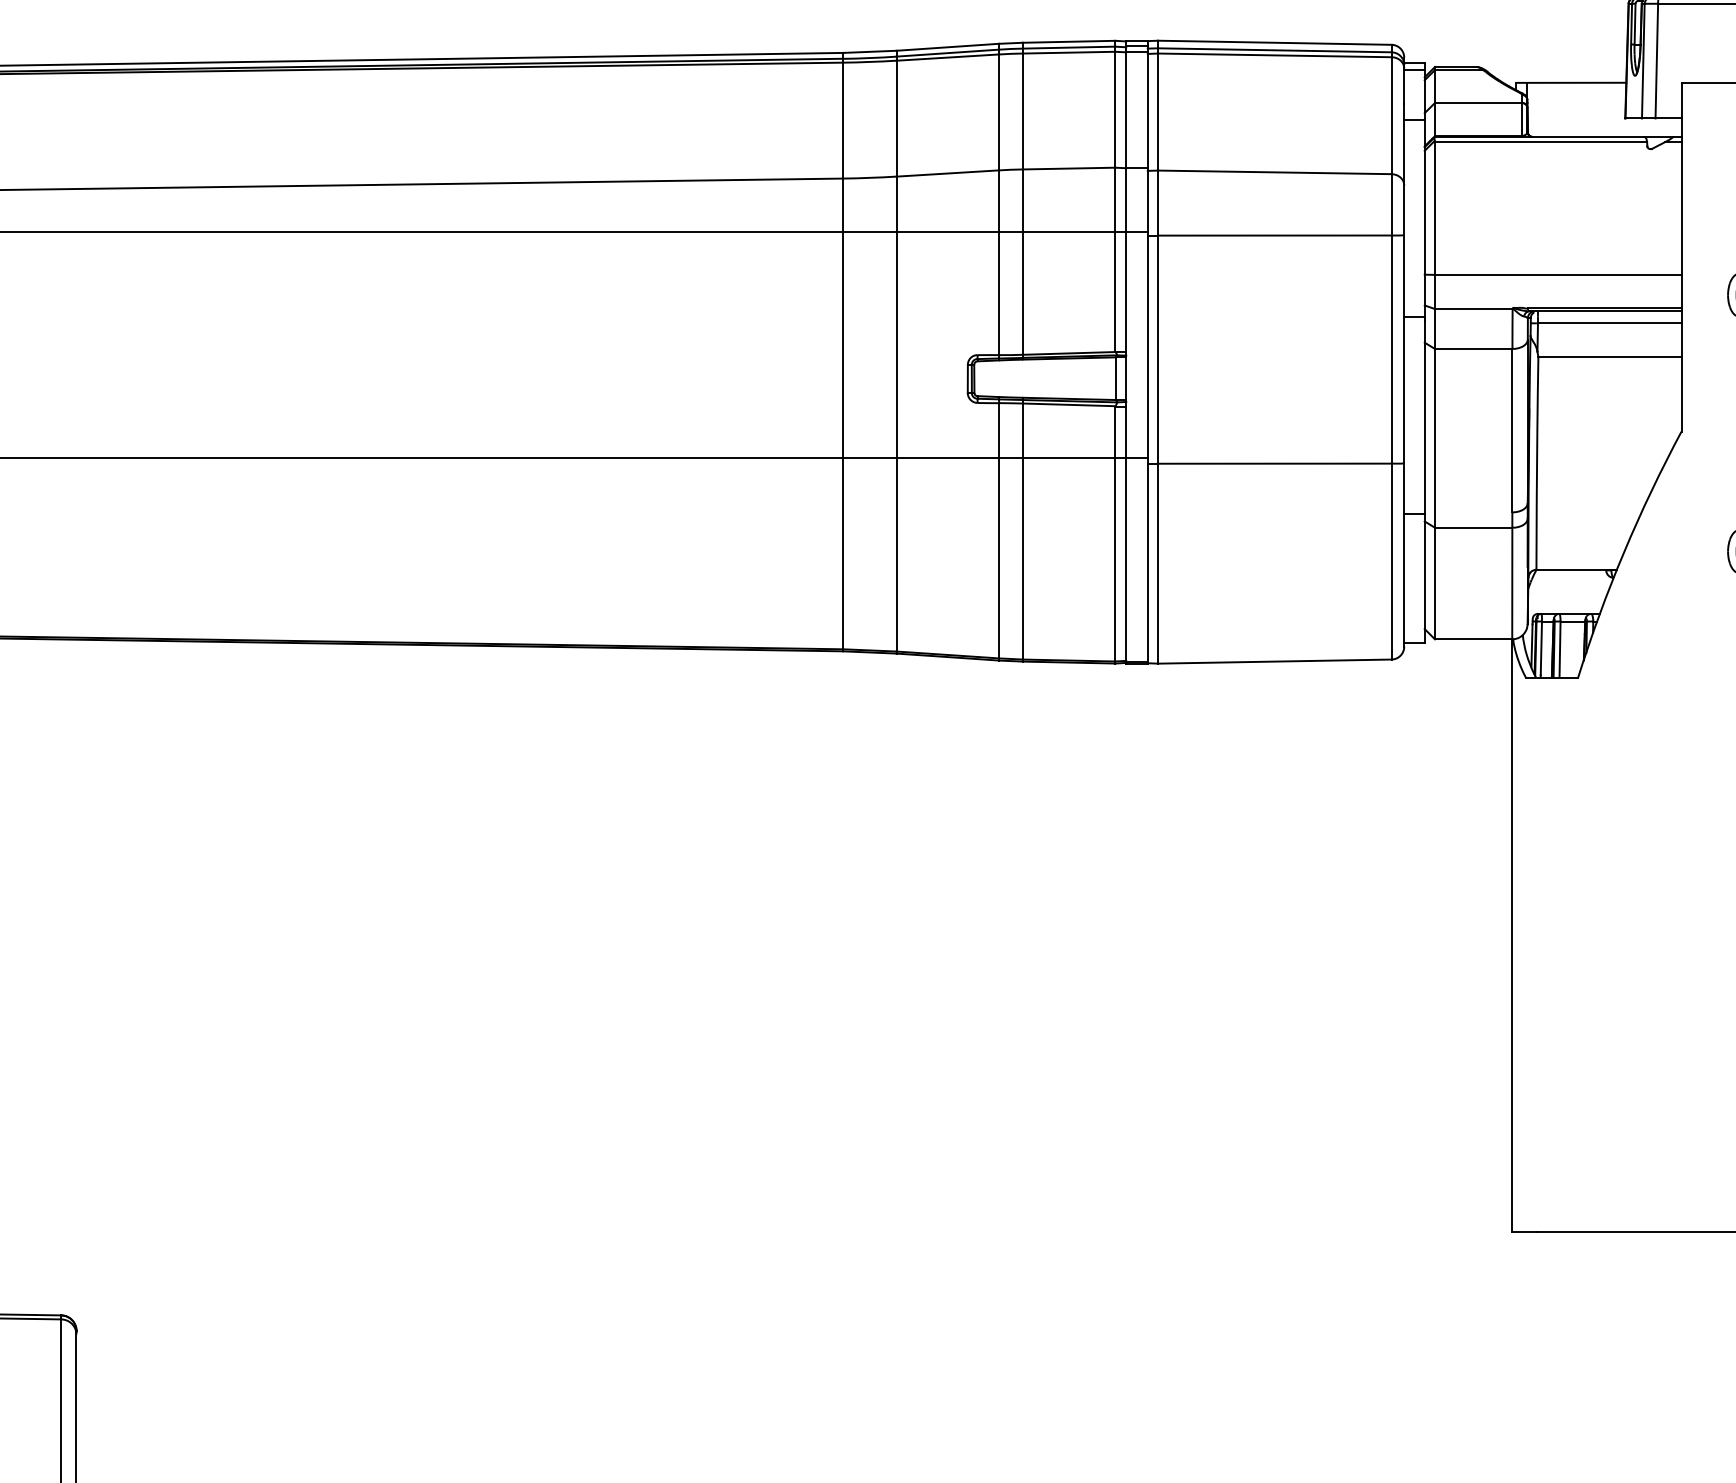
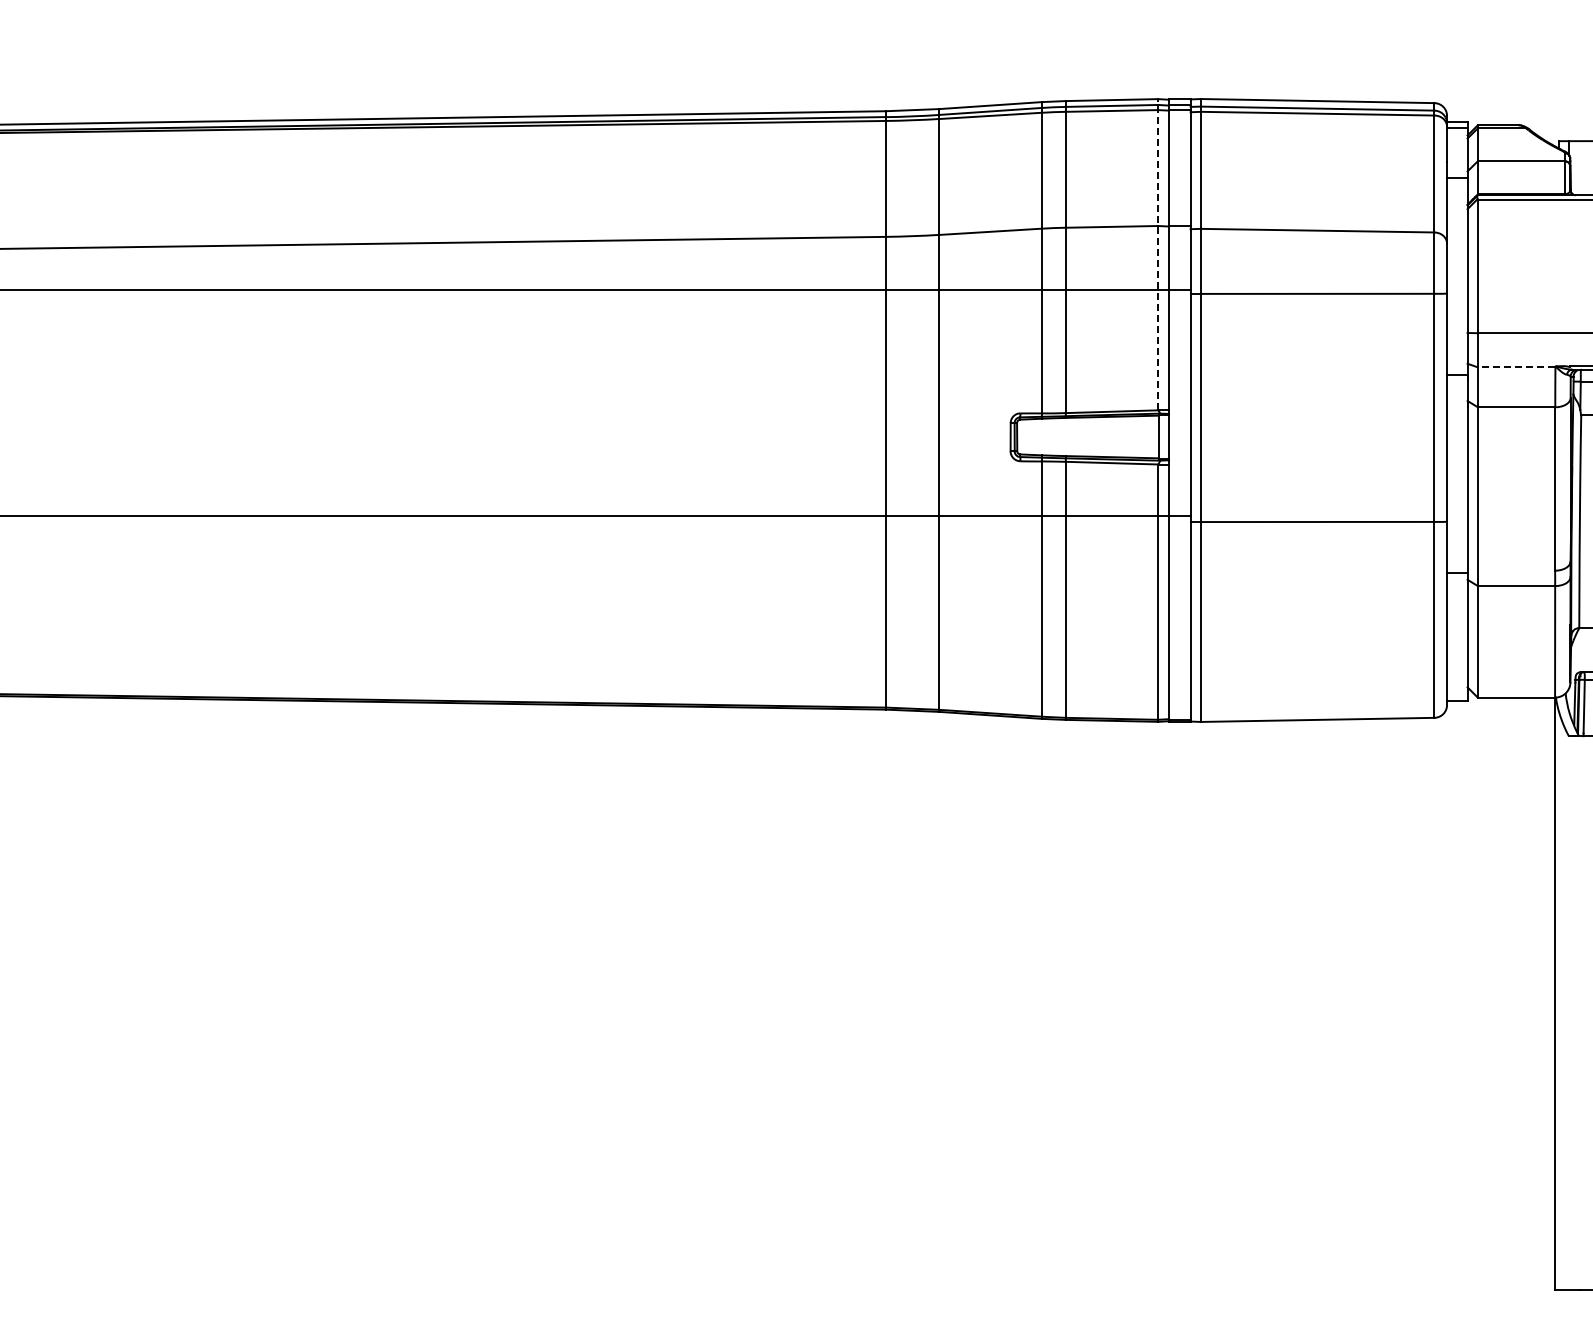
line: (1115, 195) -> (1158, 253), solid -> dashed
line: (1473, 309) -> (1516, 367), solid -> dashed

